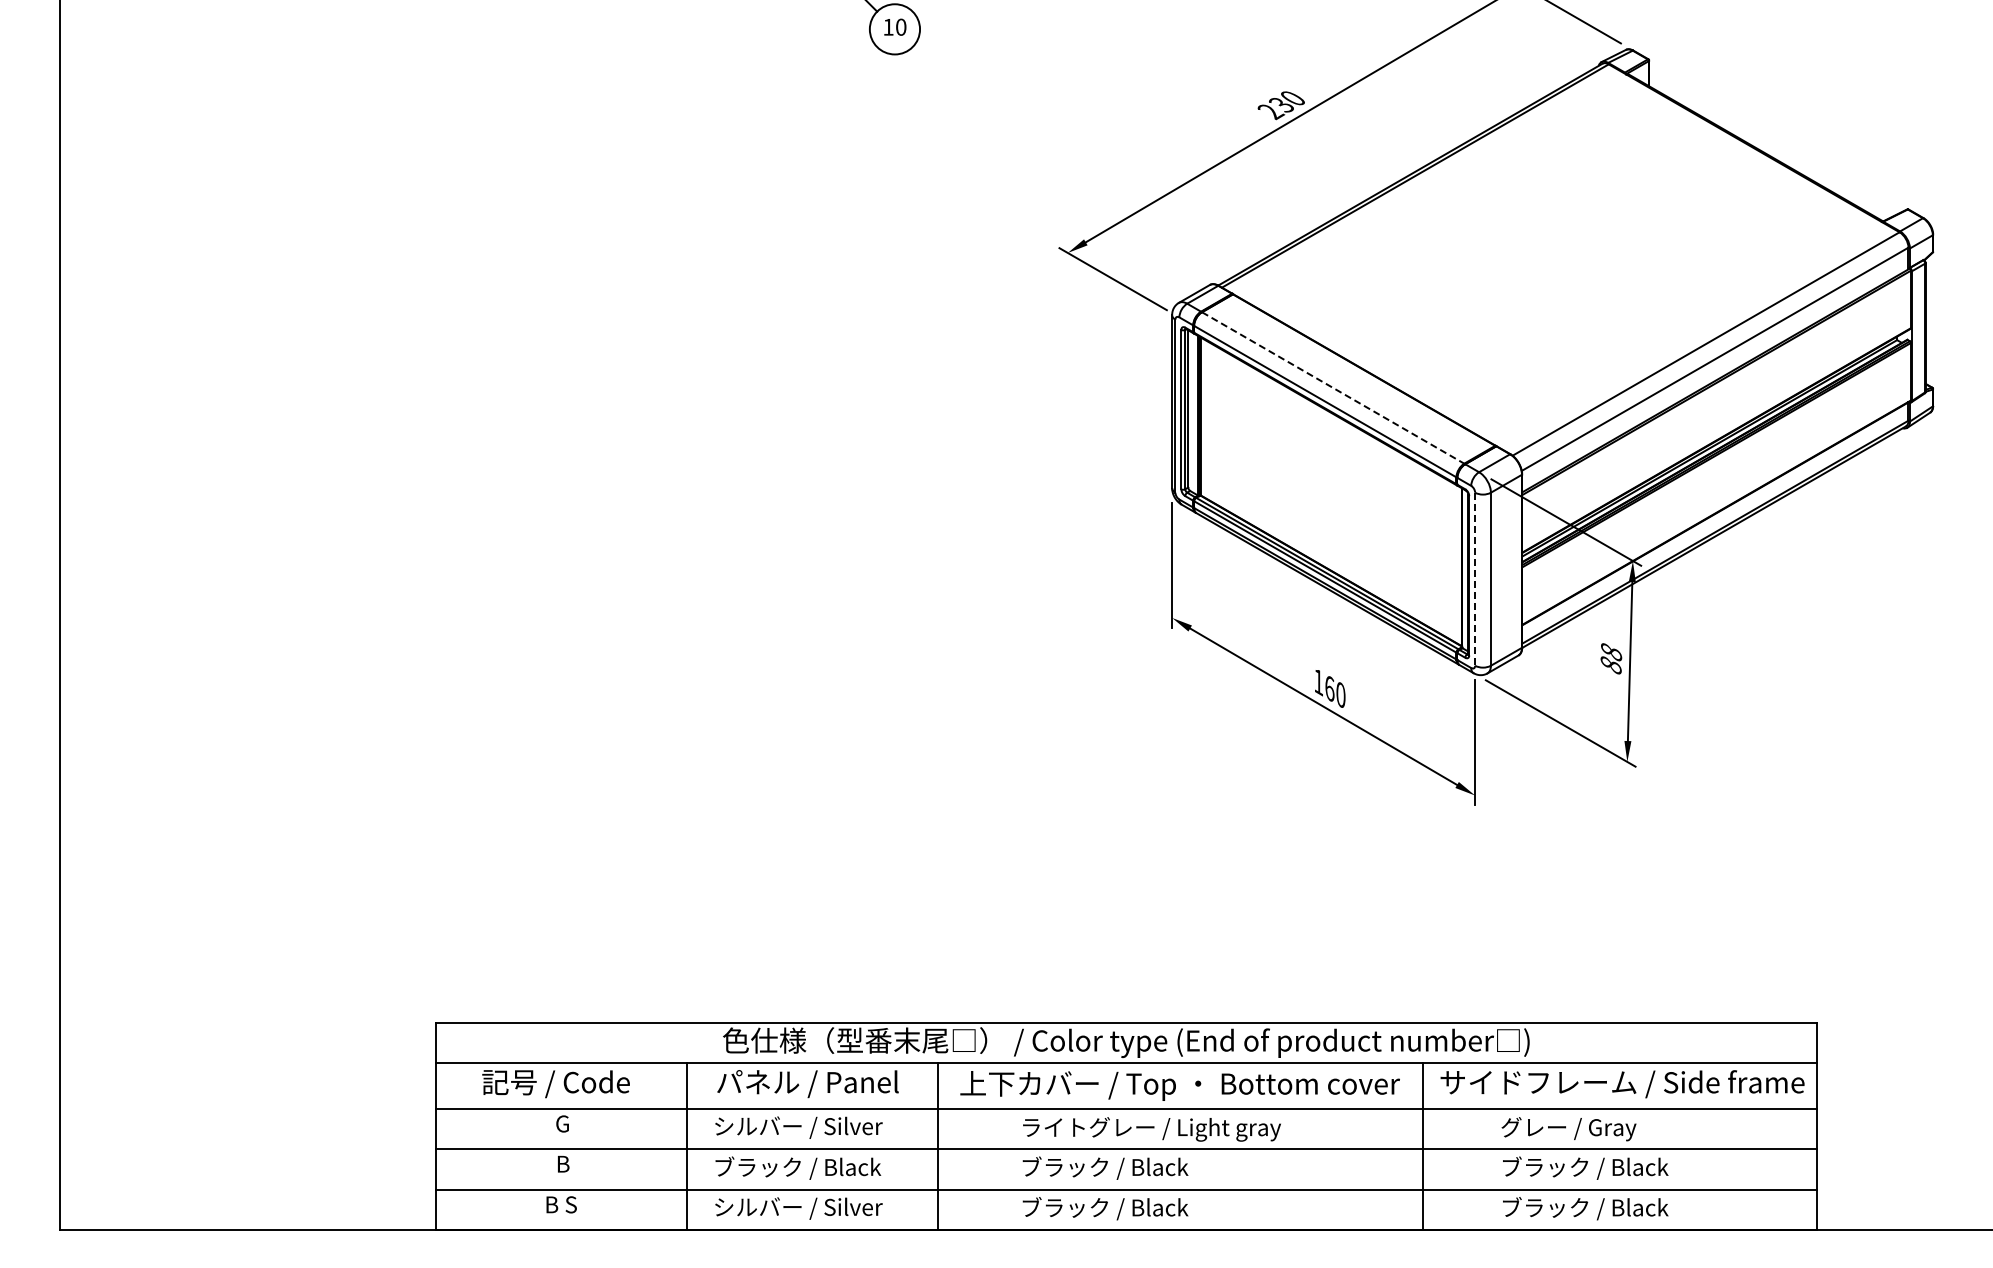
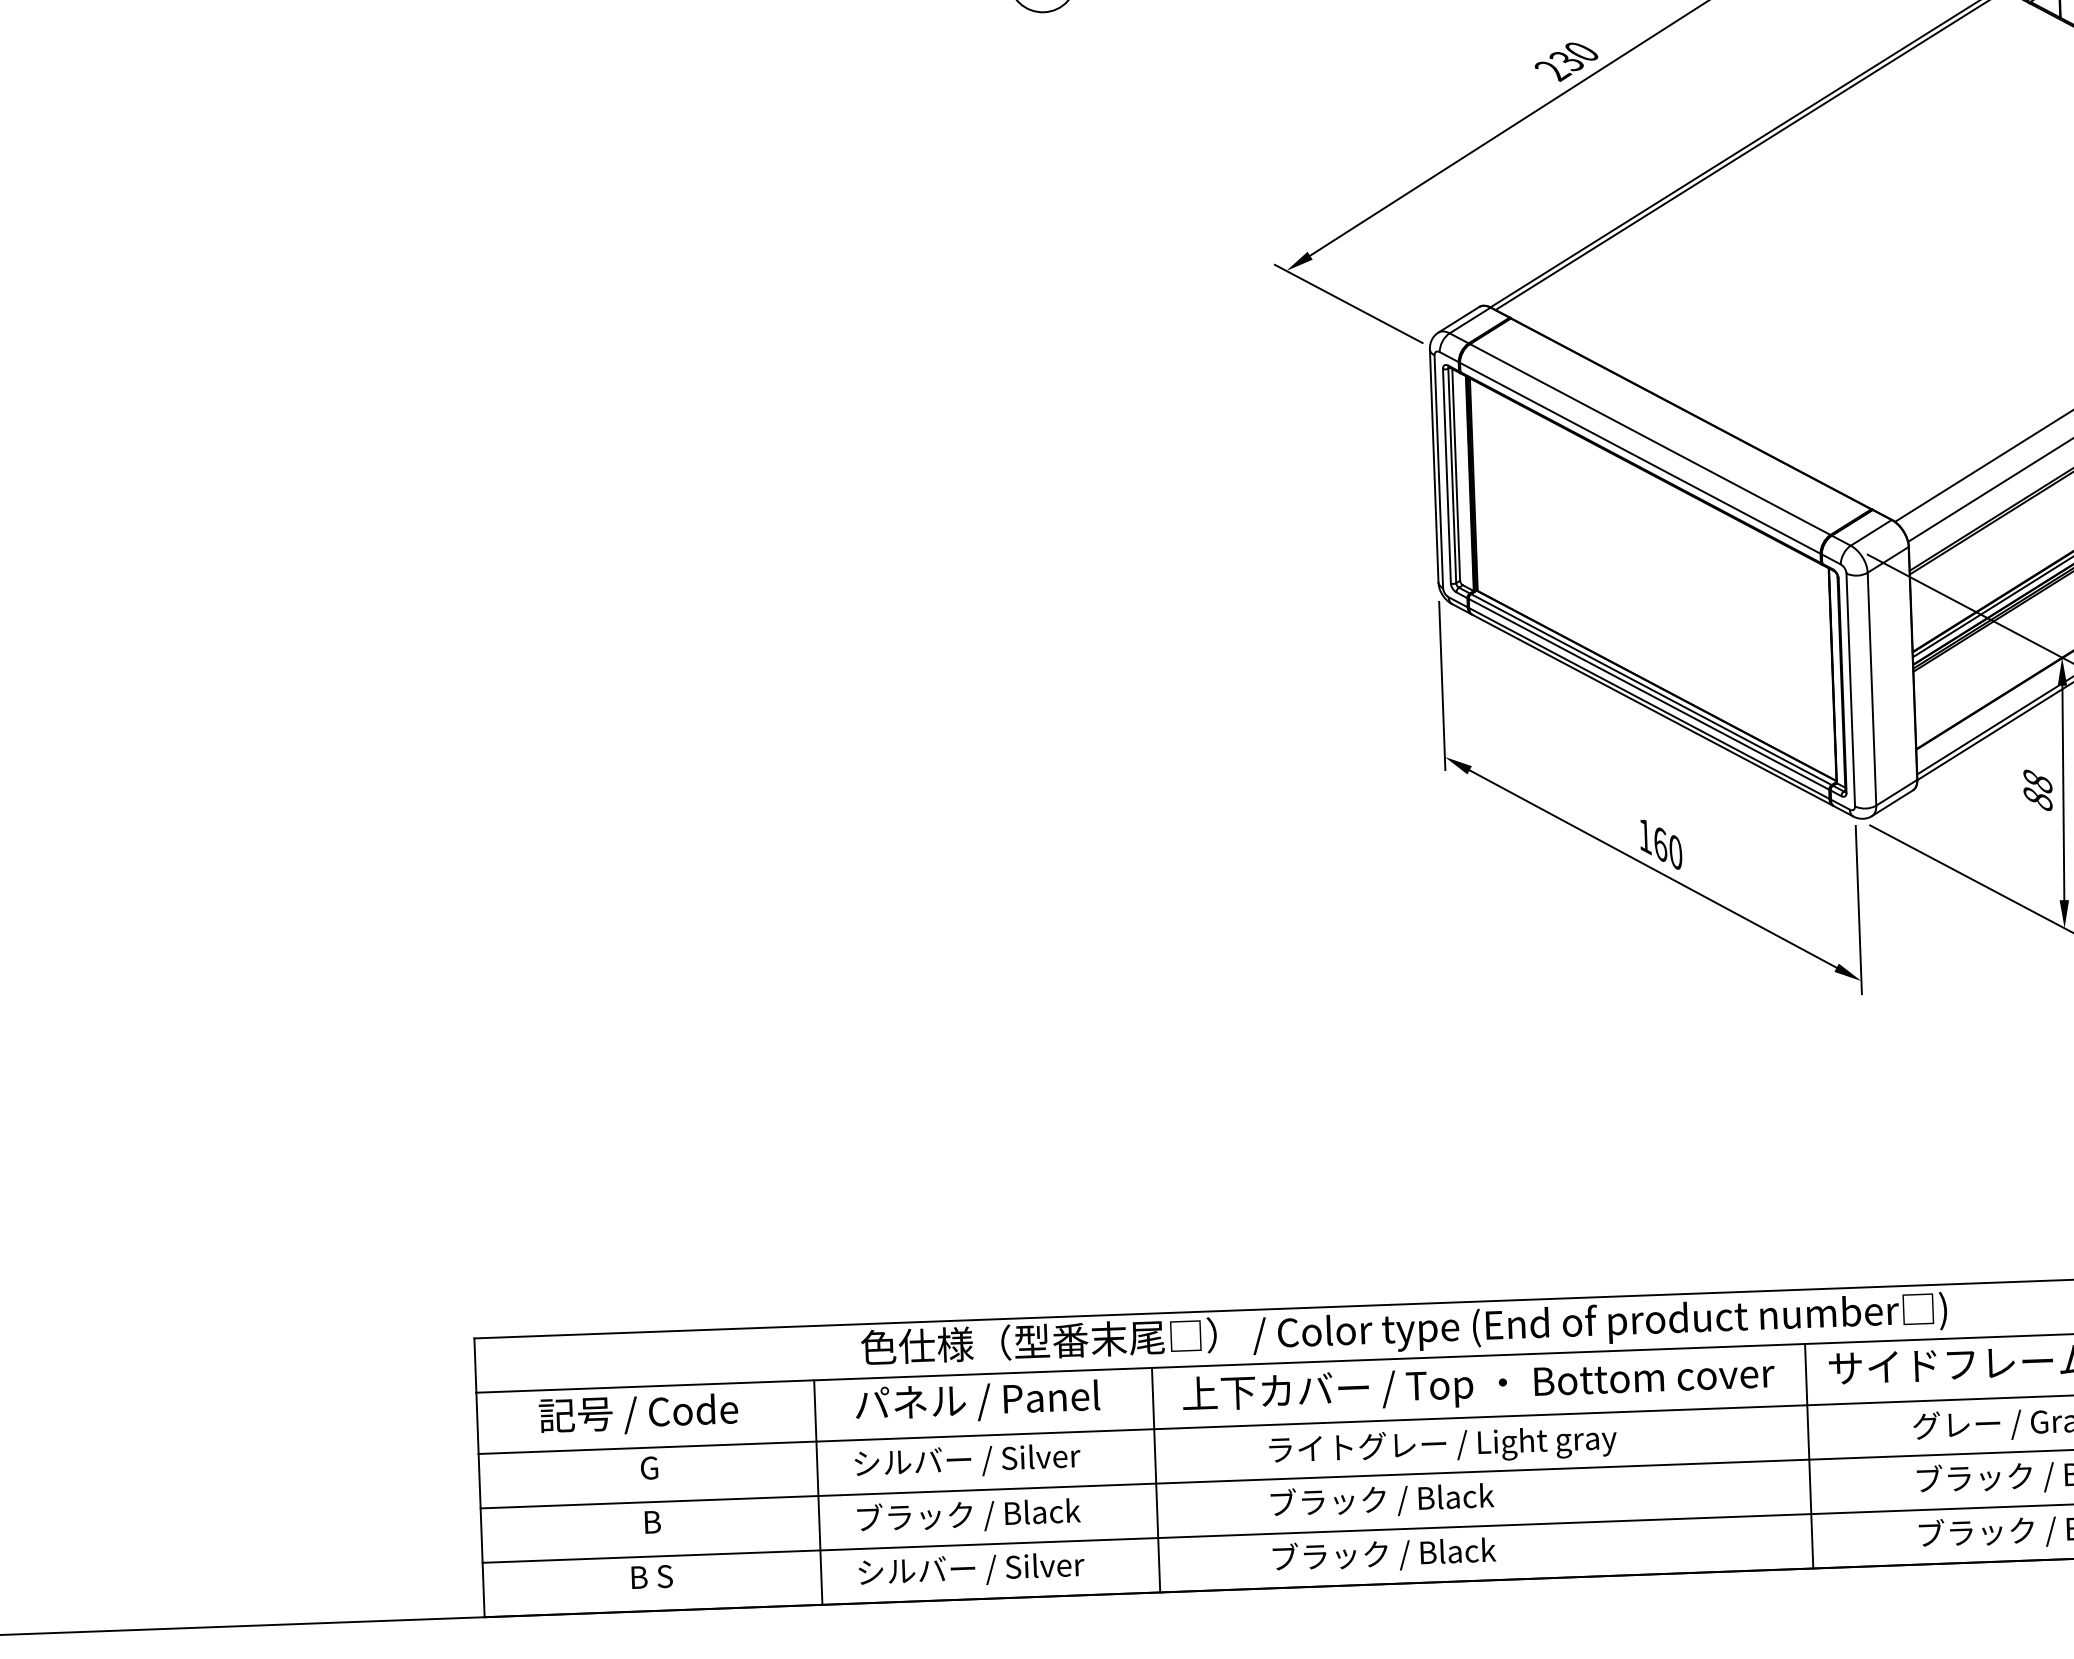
line: (1333, 388) -> (1650, 440), dashed -> solid
line: (1475, 579) -> (1851, 690), dashed -> solid

